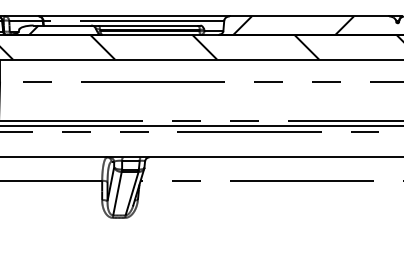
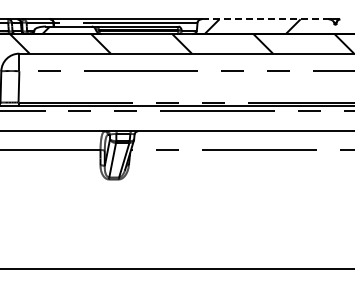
line: (309, 16) -> (265, 19), solid -> dashed

